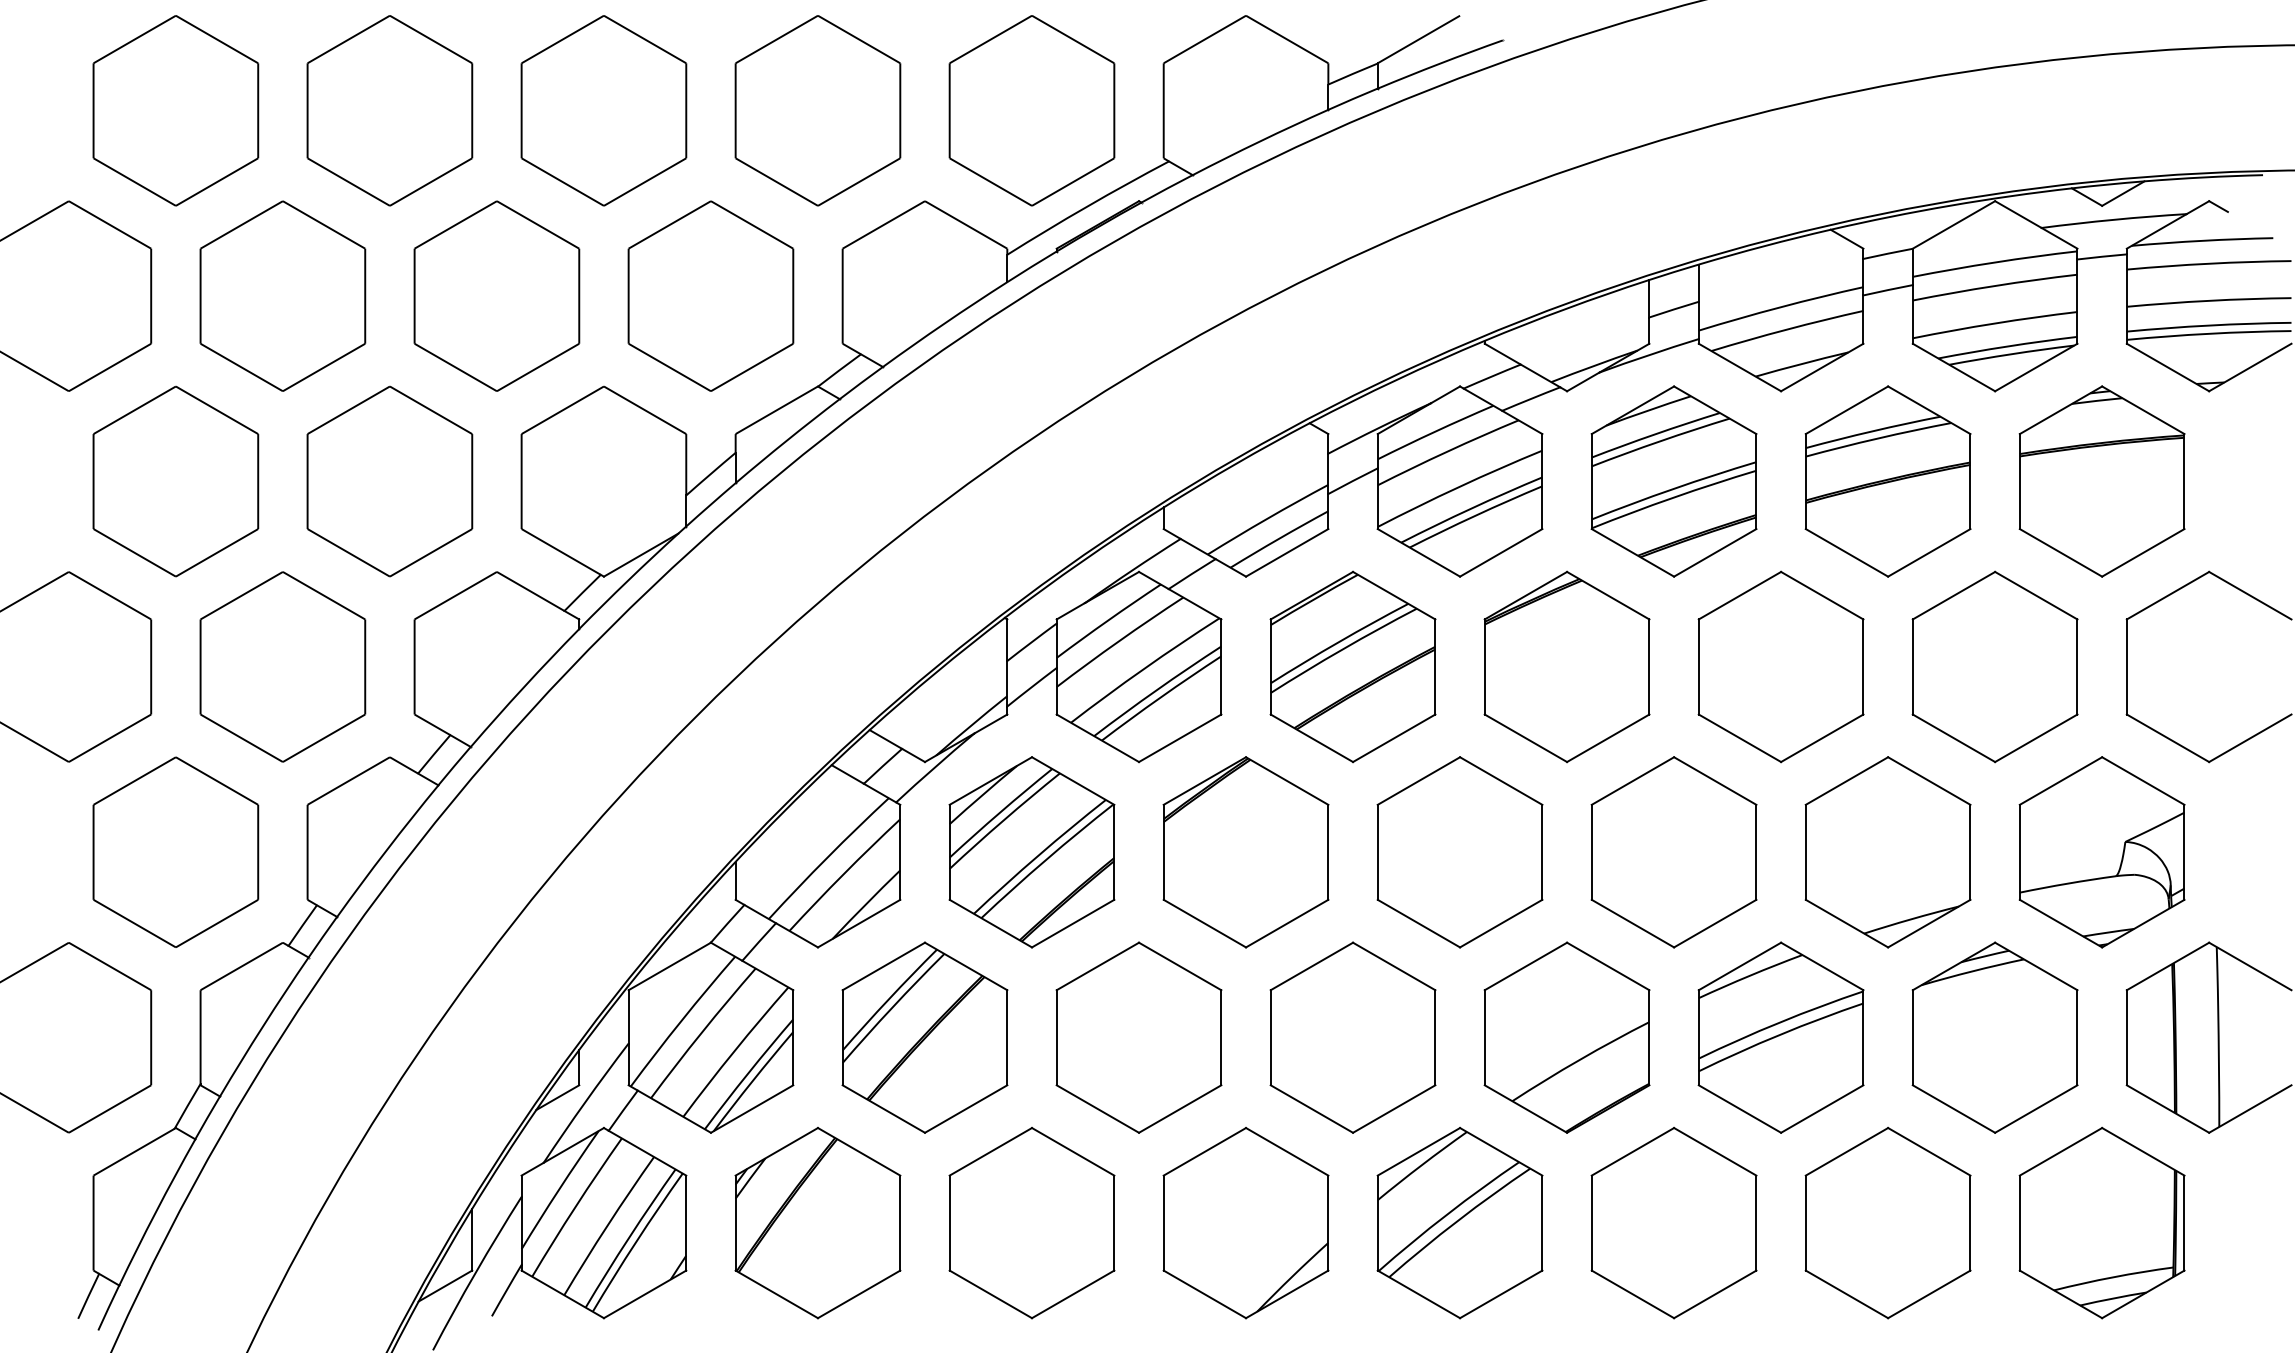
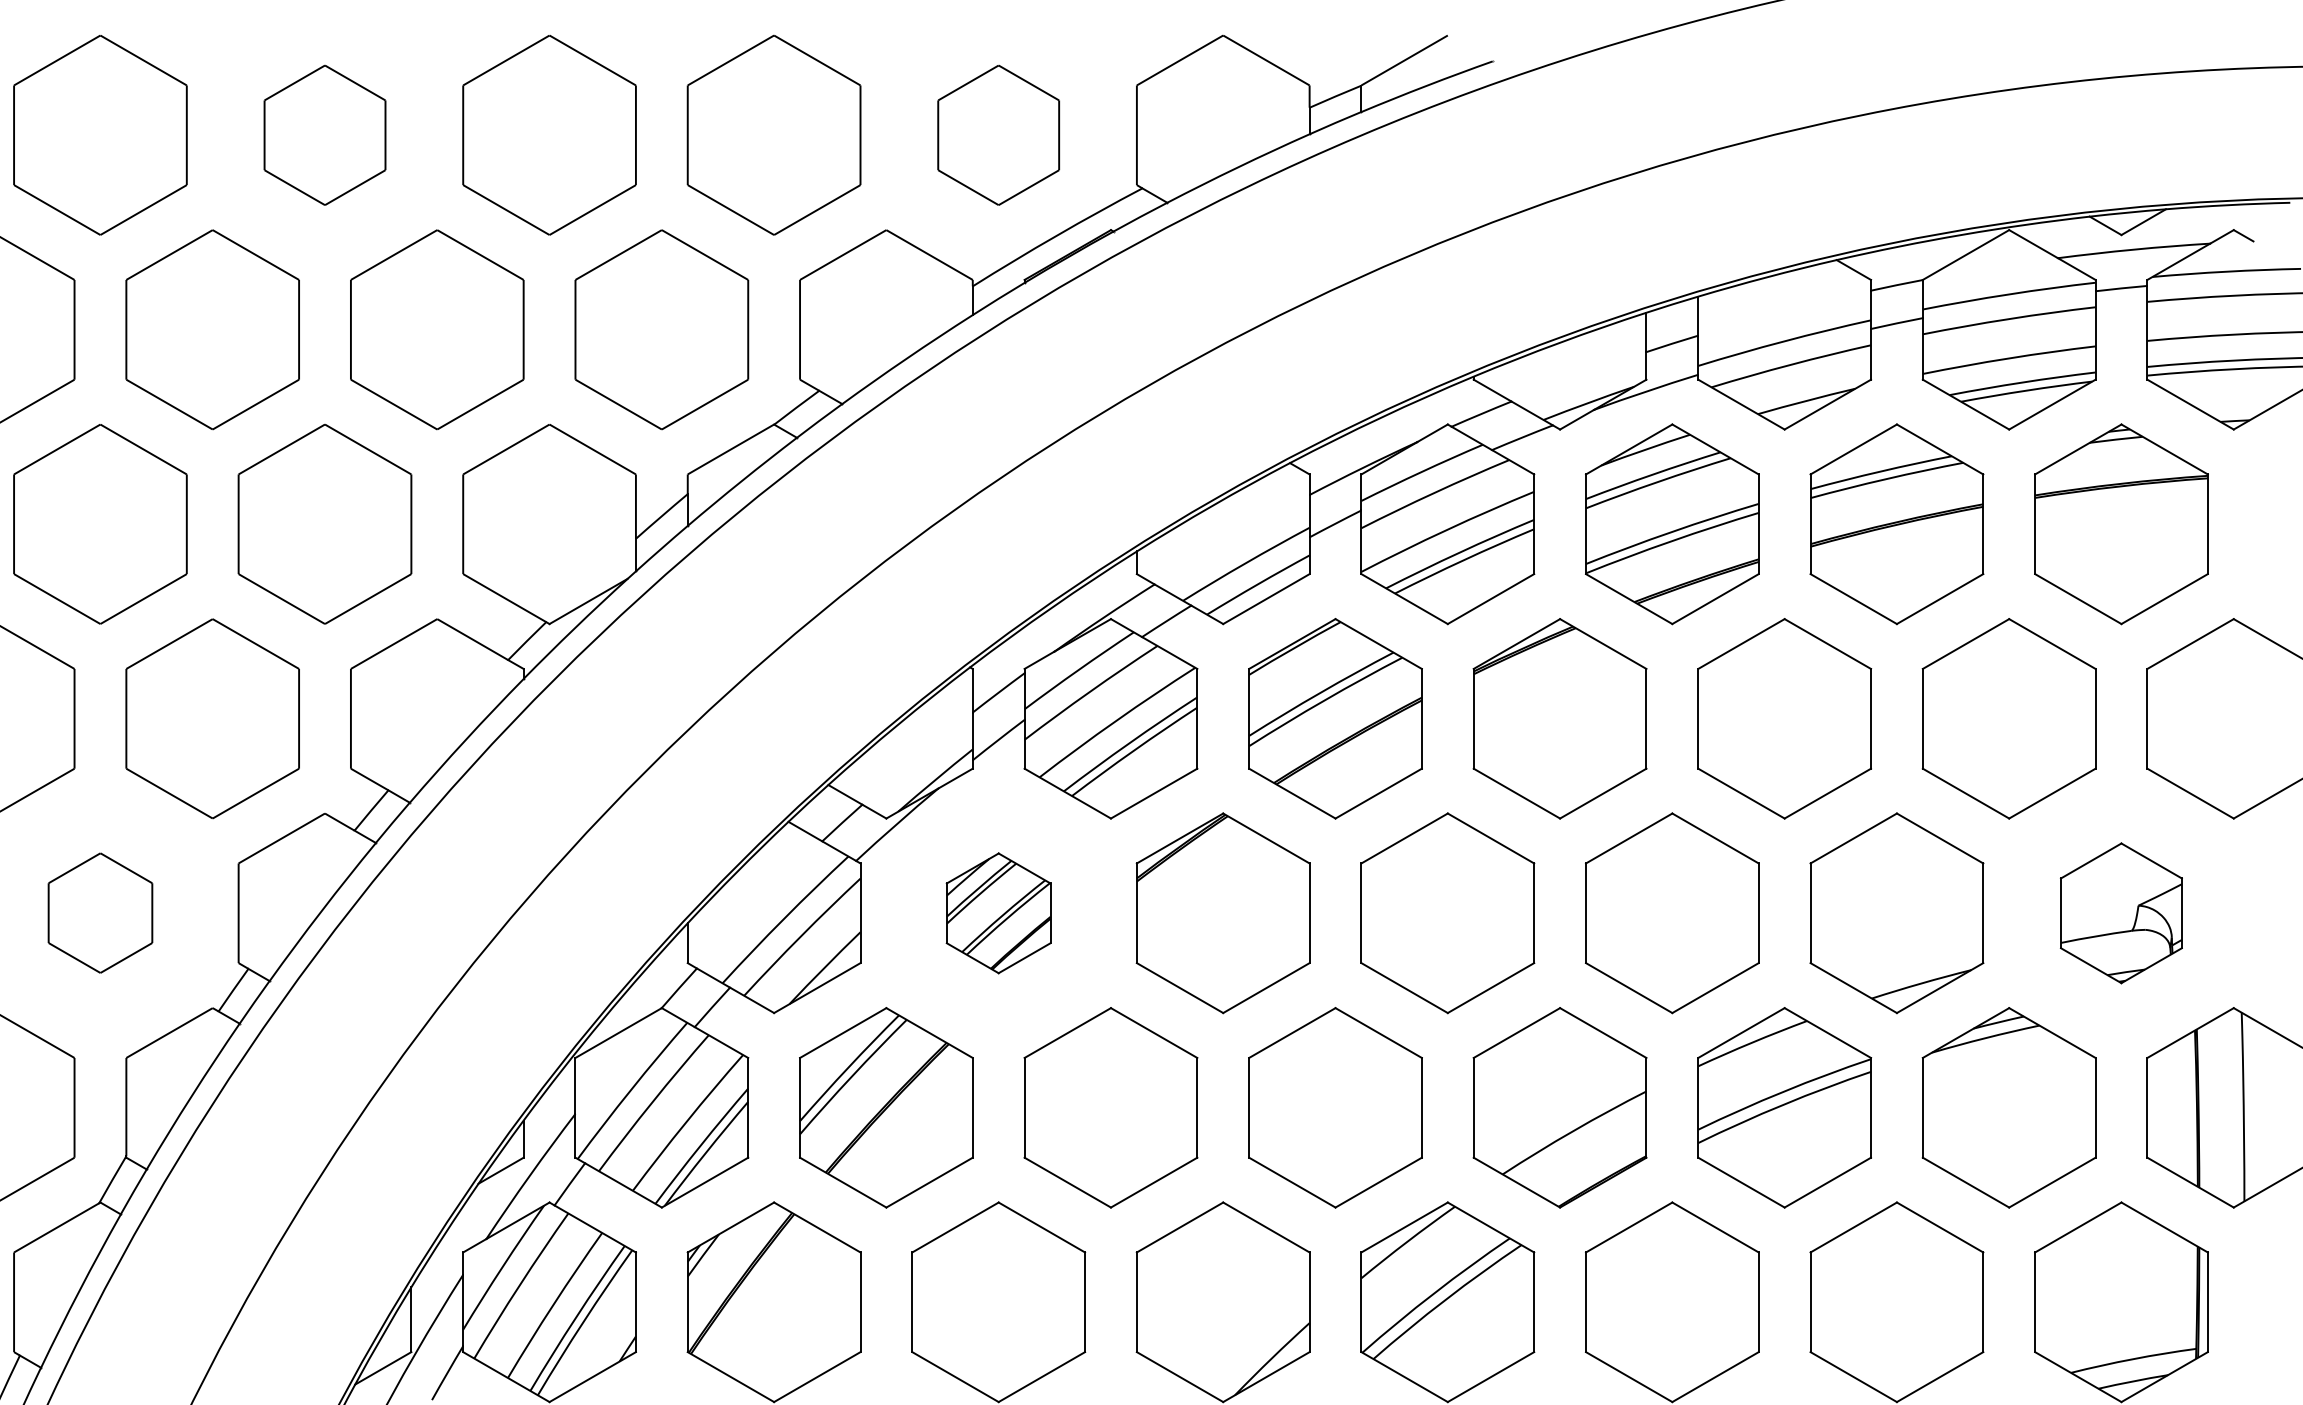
part: (389, 110) -> (324, 134), size x0.7
part: (1031, 110) -> (998, 134), size x0.7
part: (175, 851) -> (100, 912), size x0.6
part: (1031, 852) -> (998, 913), size x0.6
part: (2101, 852) -> (2120, 913), size x0.7

